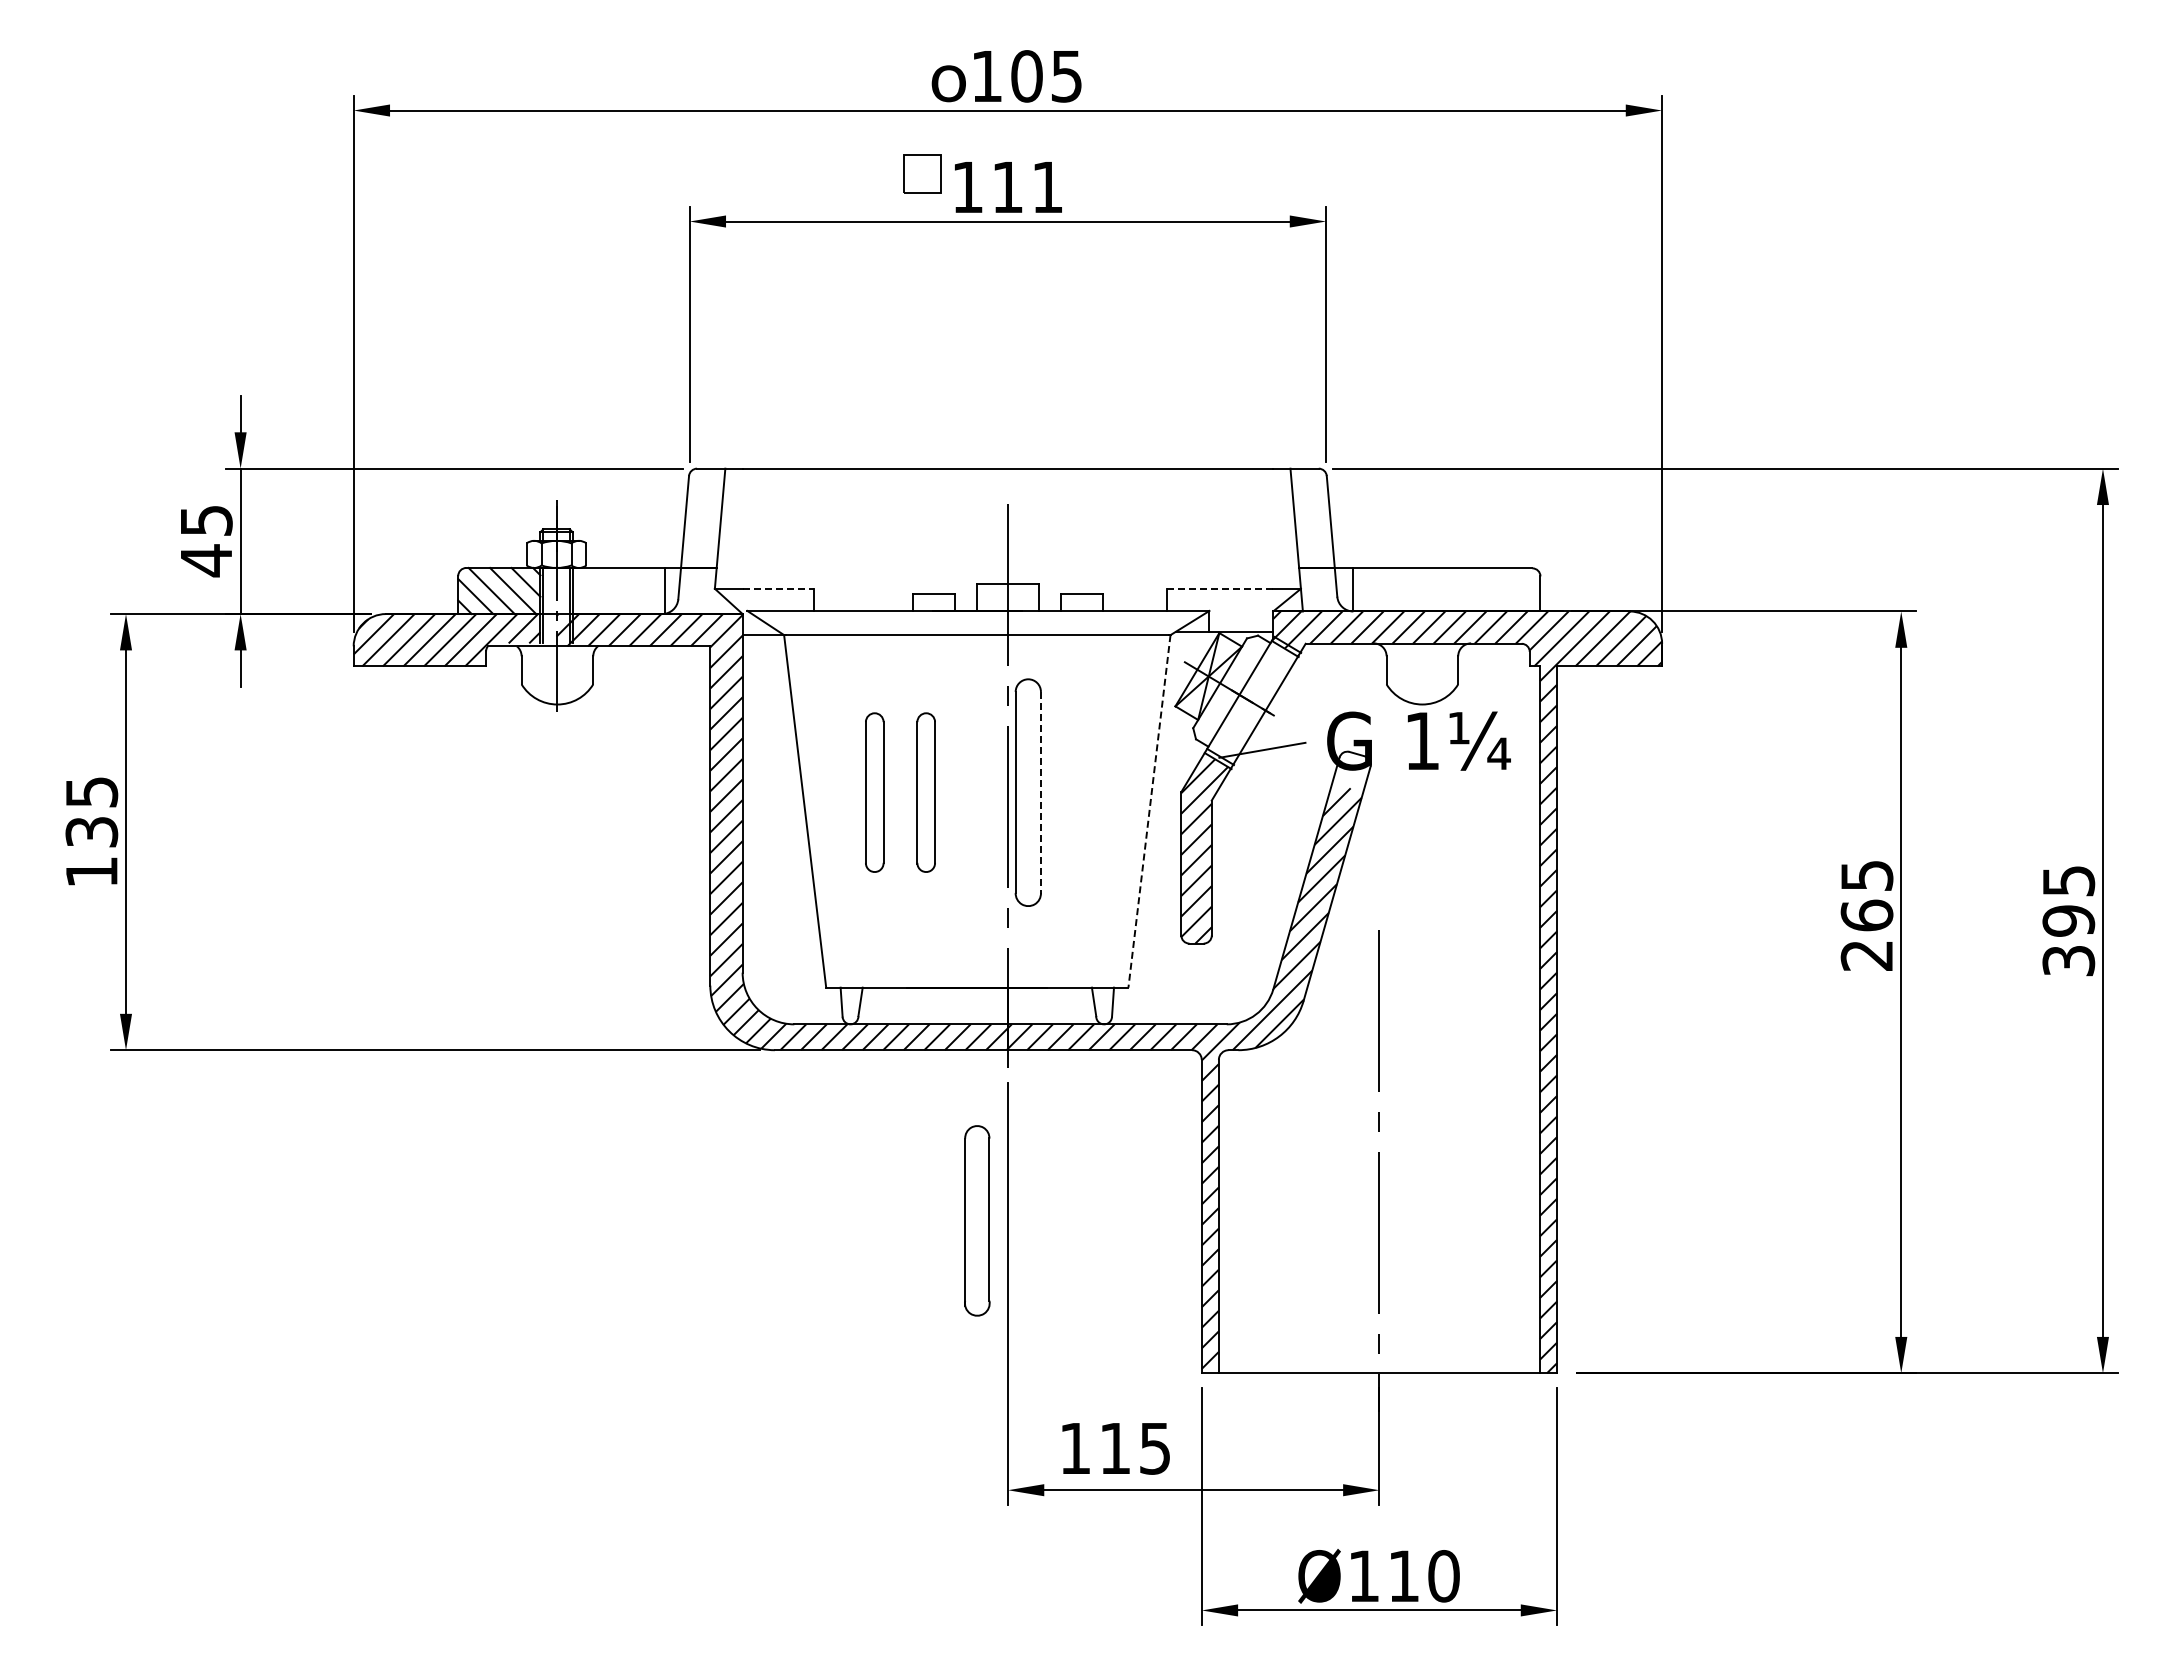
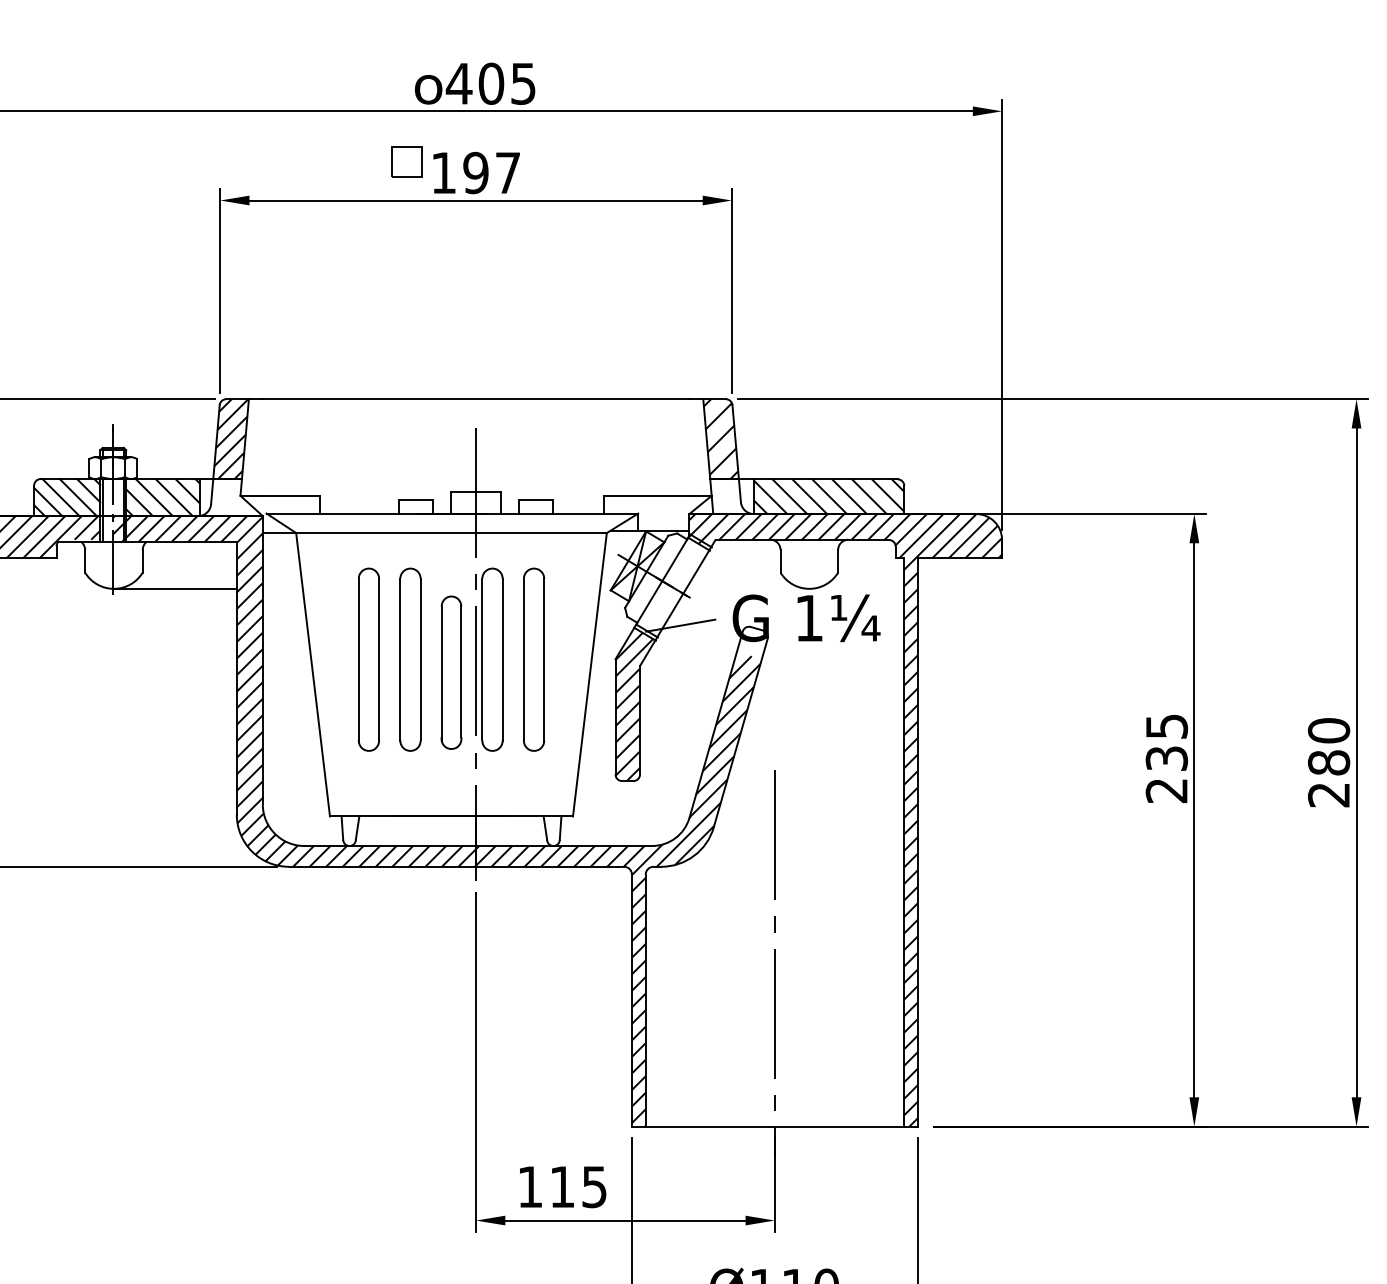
text: (986, 76) -> (458, 83), 105 -> 405
text: (1027, 187) -> (491, 173), 111 -> 197
hatch: (703, 517) -> (231, 438), added
hatch: (1312, 518) -> (720, 439), added
line: (778, 588) -> (291, 495), dashed -> solid
line: (1220, 588) -> (647, 495), dashed -> solid
hatch: (1446, 589) -> (828, 496), added
hatch: (618, 590) -> (163, 497), added
line: (633, 704) -> (175, 588), added
part: (874, 792) -> (368, 659), size x1.43
part: (925, 792) -> (409, 659), size x1.43
part: (1079, 792) -> (533, 659), added
line: (1040, 793) -> (502, 660), dashed -> solid
line: (1149, 811) -> (589, 674), dashed -> solid
text: (1866, 915) -> (1166, 758), 265 -> 235
text: (2068, 920) -> (1328, 762), 395 -> 280
part: (977, 1220) -> (451, 672), moved

